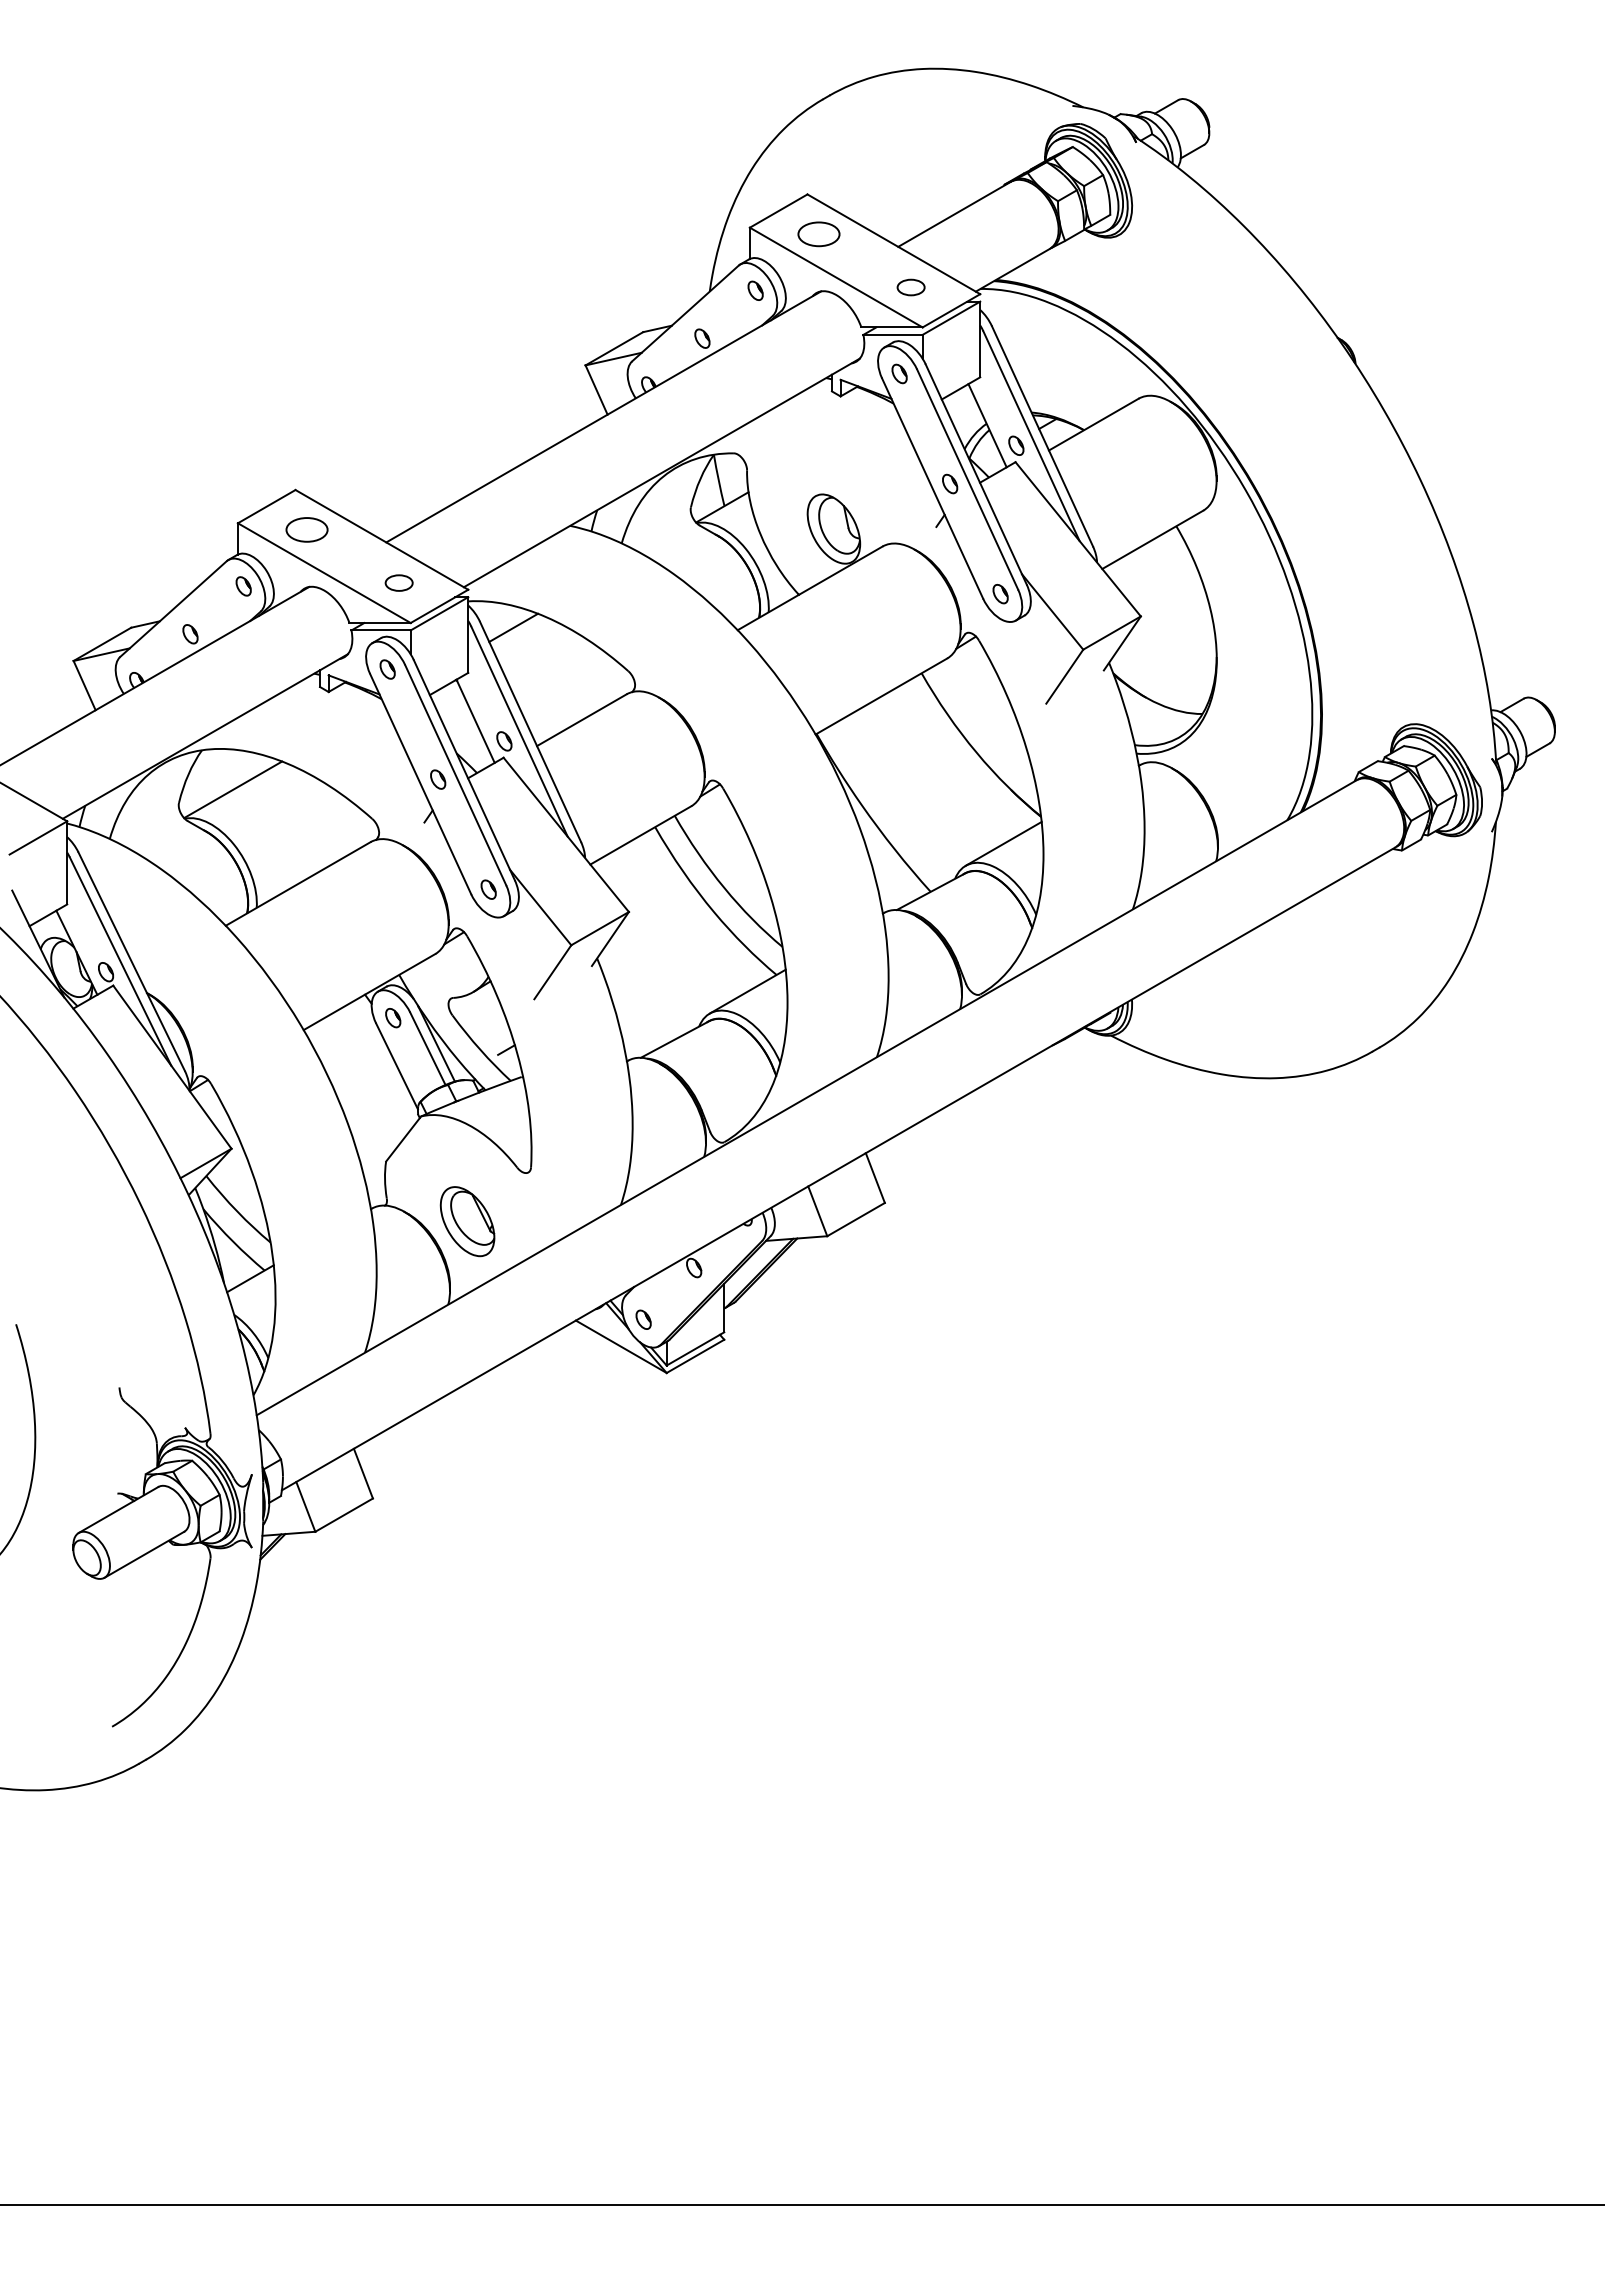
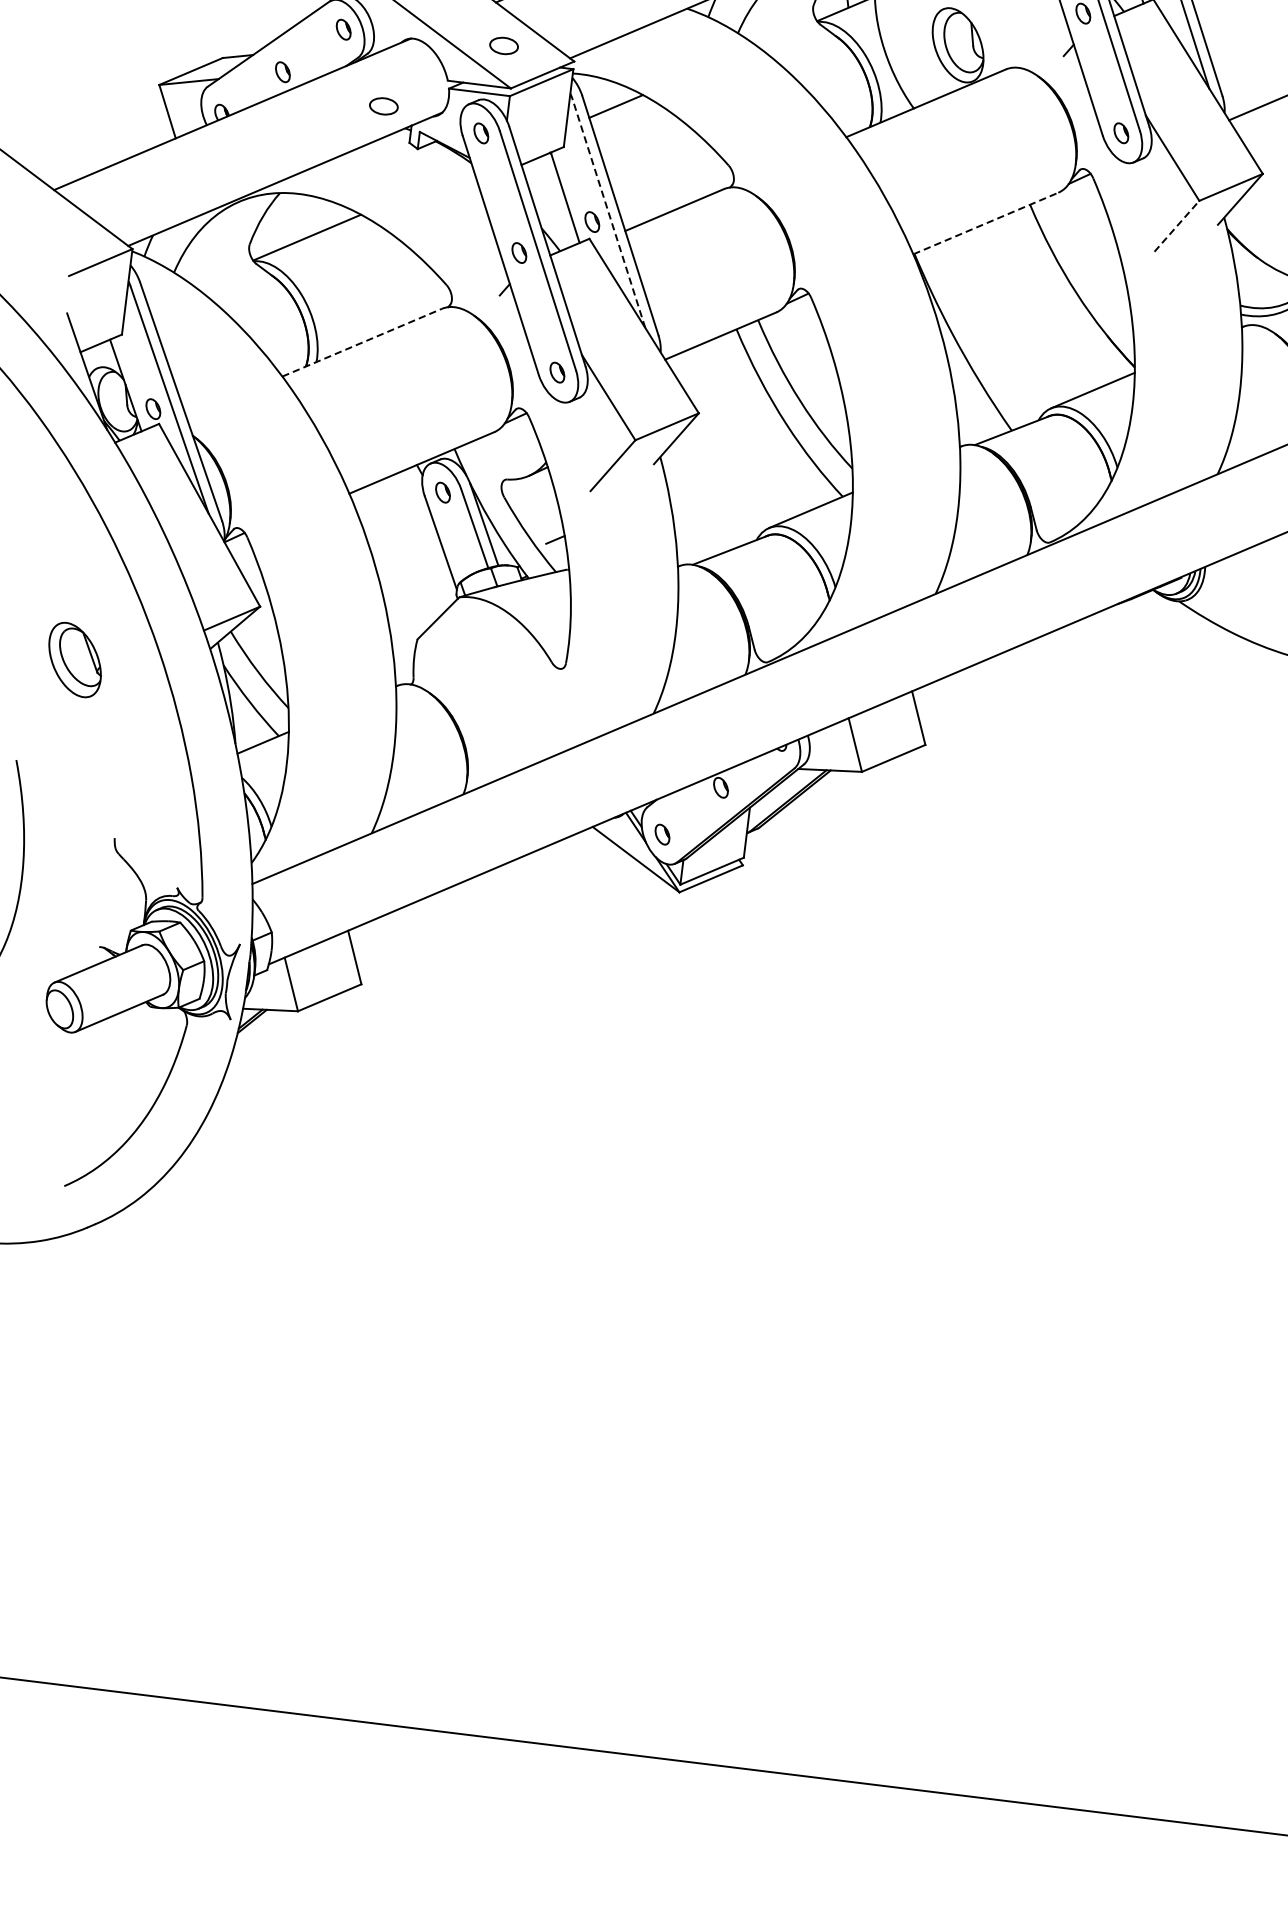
part: (290, 654) -> (383, 105), added
line: (1064, 676) -> (1176, 226), solid -> dashed
line: (881, 696) -> (985, 223), solid -> dashed
line: (519, 731) -> (609, 213), solid -> dashed
line: (298, 883) -> (362, 342), solid -> dashed
part: (467, 1221) -> (75, 659), moved

